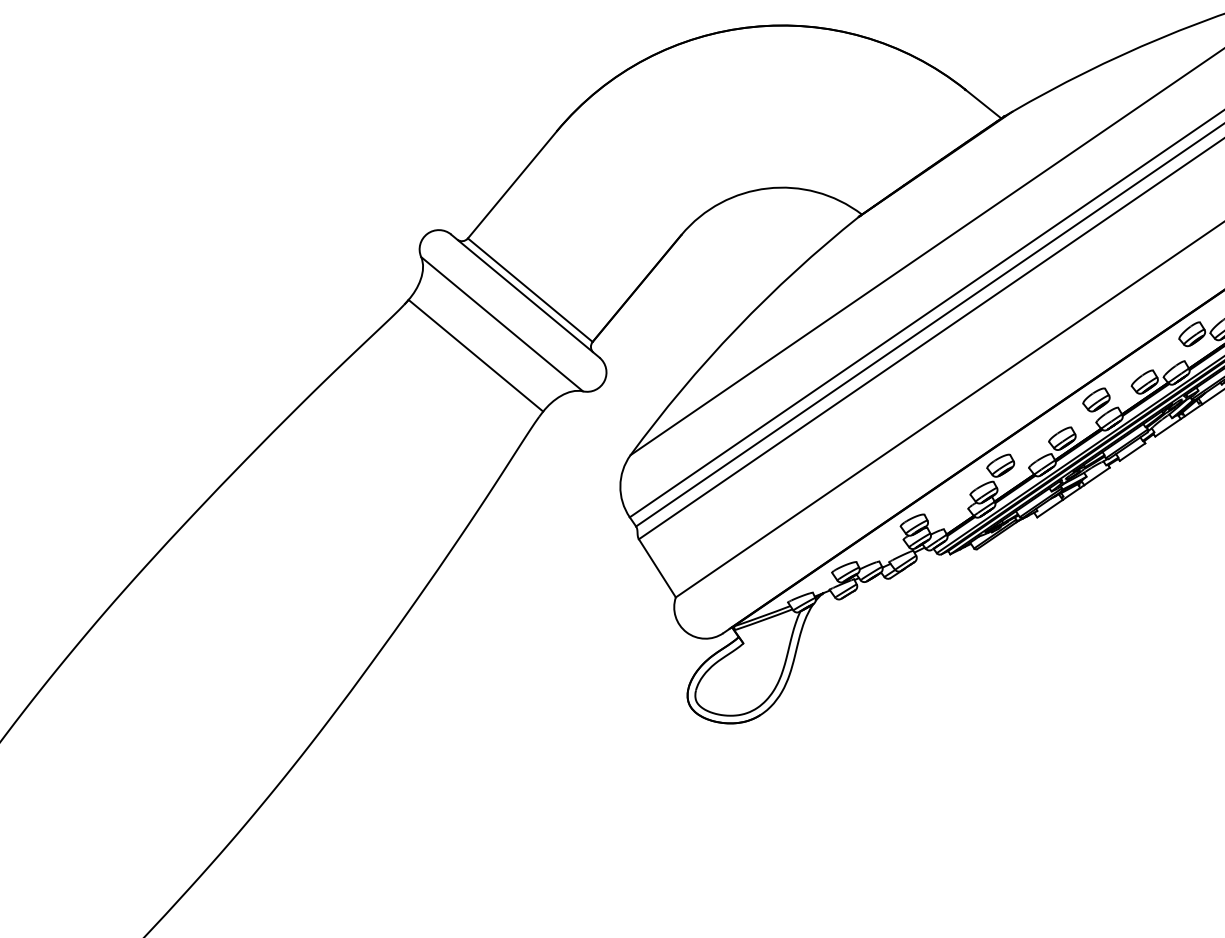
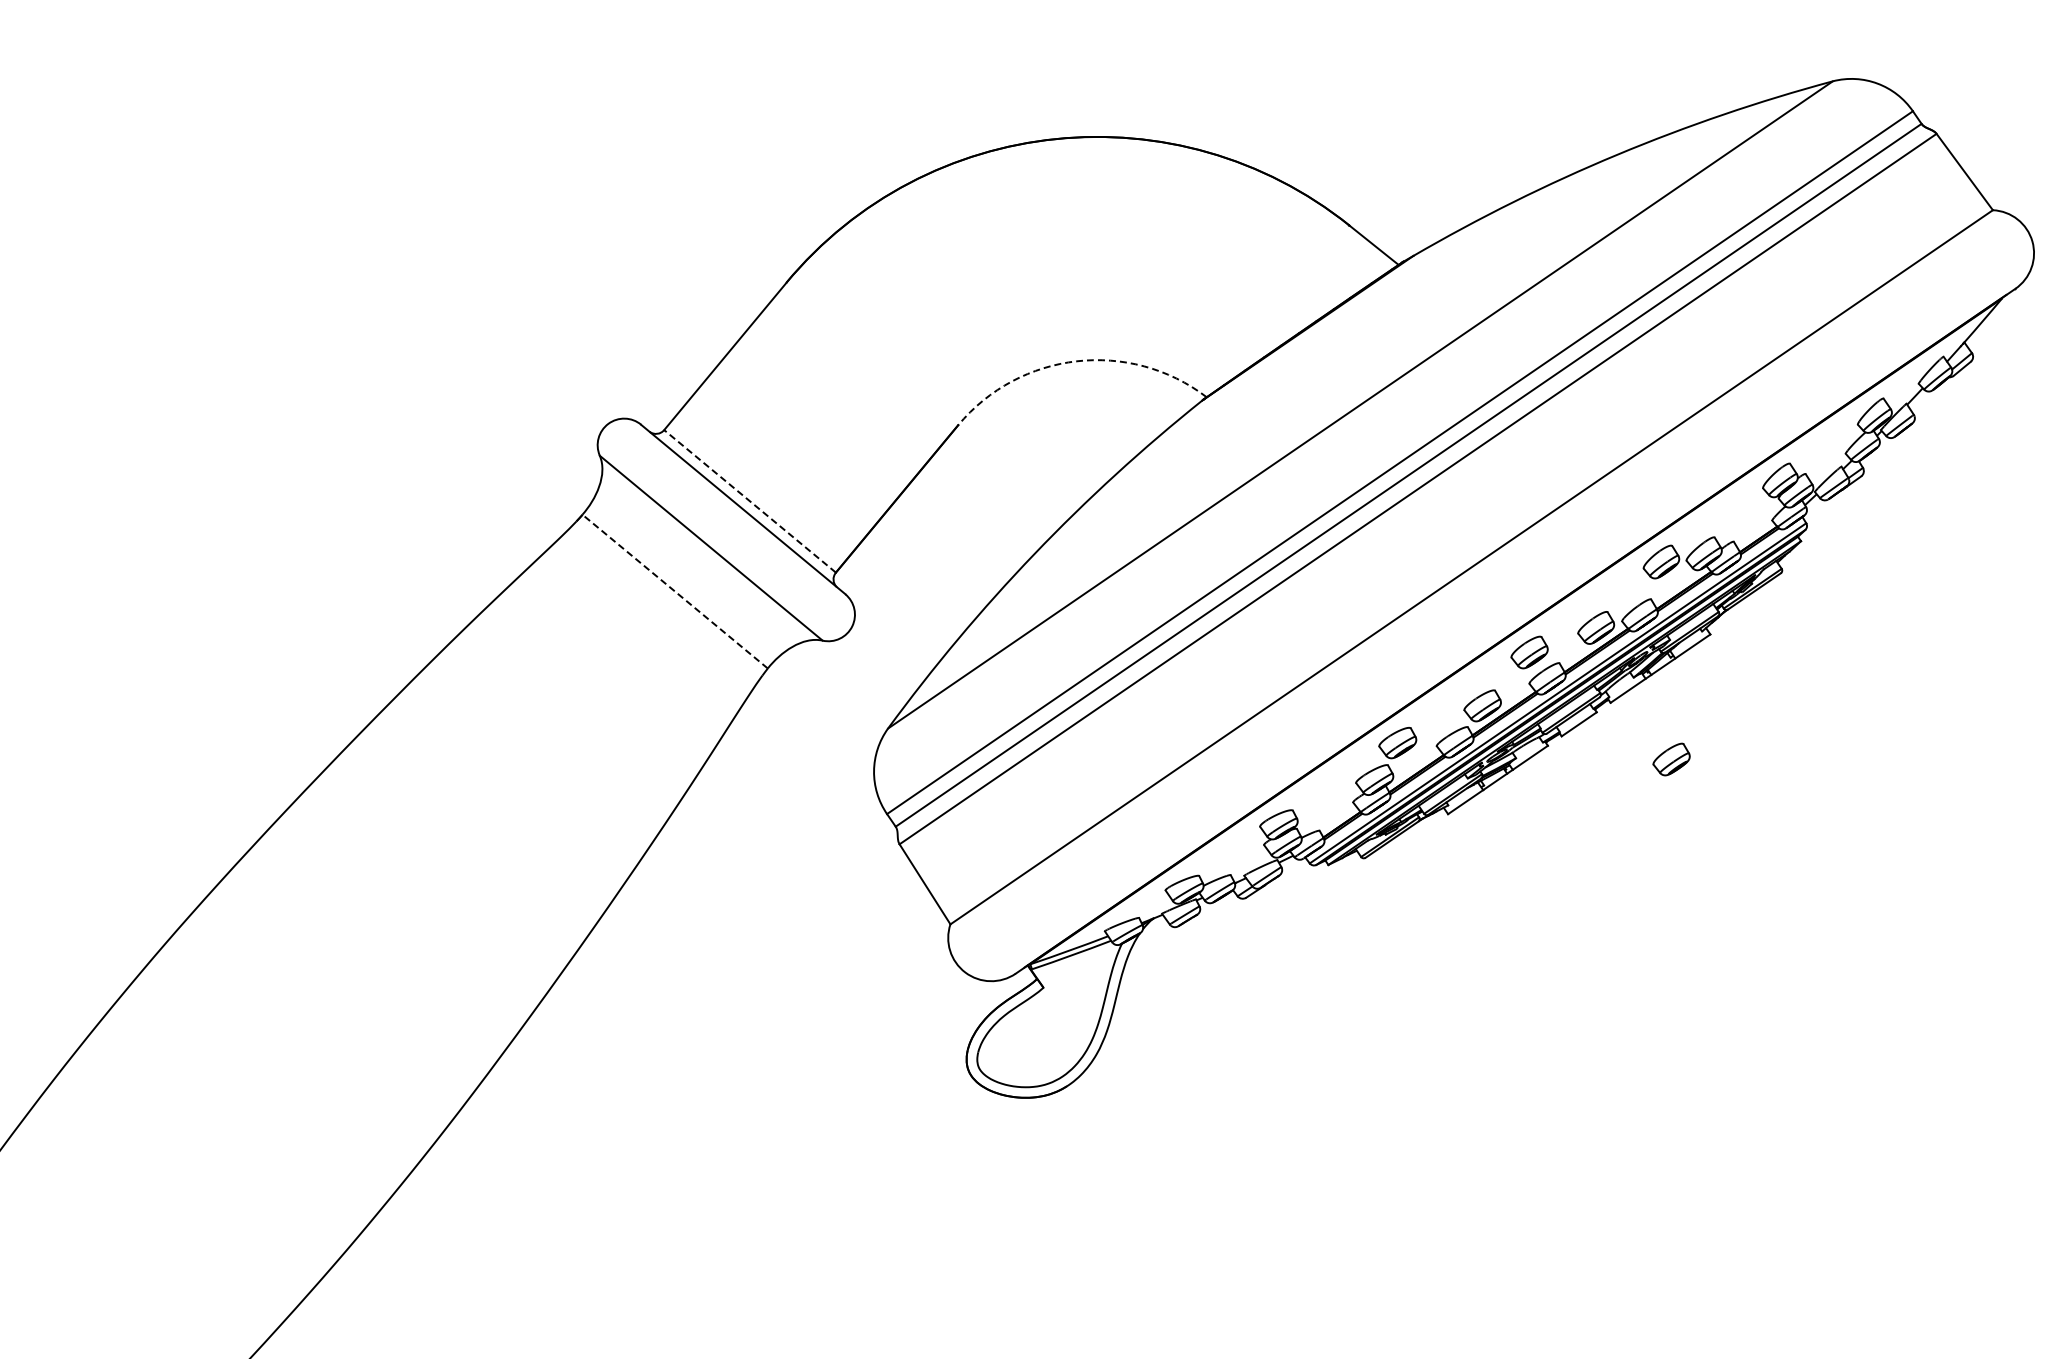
arc: (767, 188) -> (1076, 361), solid -> dashed
line: (530, 290) -> (750, 501), solid -> dashed
line: (475, 355) -> (674, 591), solid -> dashed
part: (1199, 477) -> (1671, 759), added

